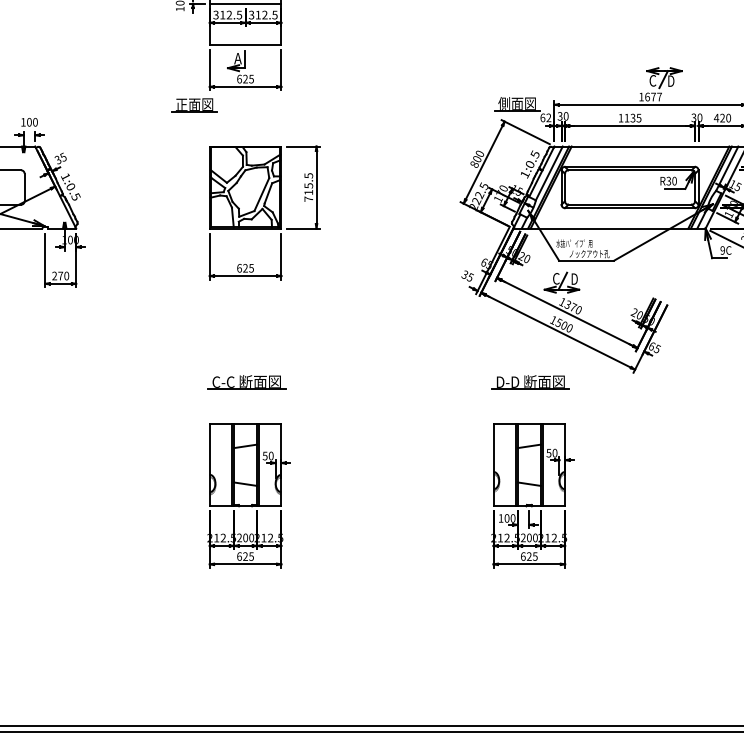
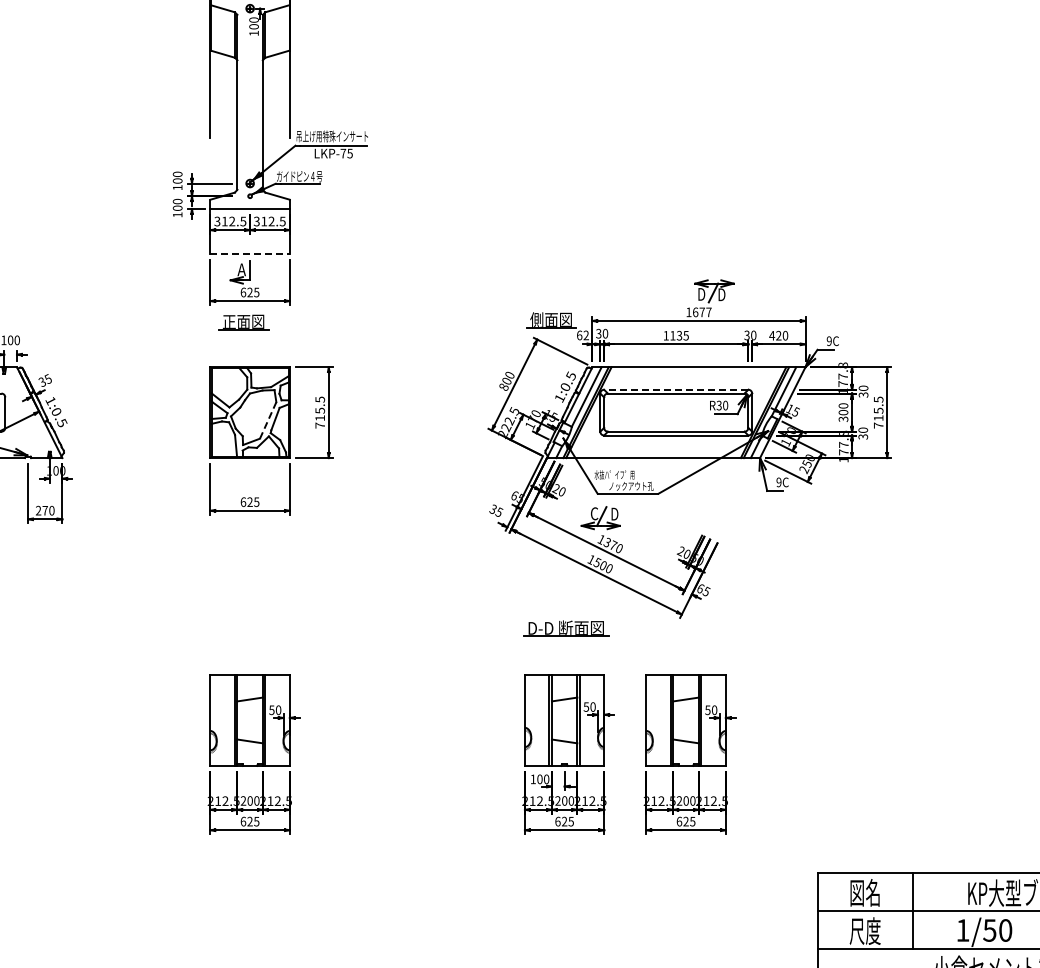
line: (245, 44) -> (250, 254), solid -> dashed
text: (652, 80) -> (701, 293), C -> D
part: (194, 105) -> (243, 322), moved
line: (629, 166) -> (675, 389), solid -> dashed
line: (262, 194) -> (268, 420), solid -> dashed
part: (246, 382) -> (251, 628), removed
part: (642, 495) -> (689, 754), added

